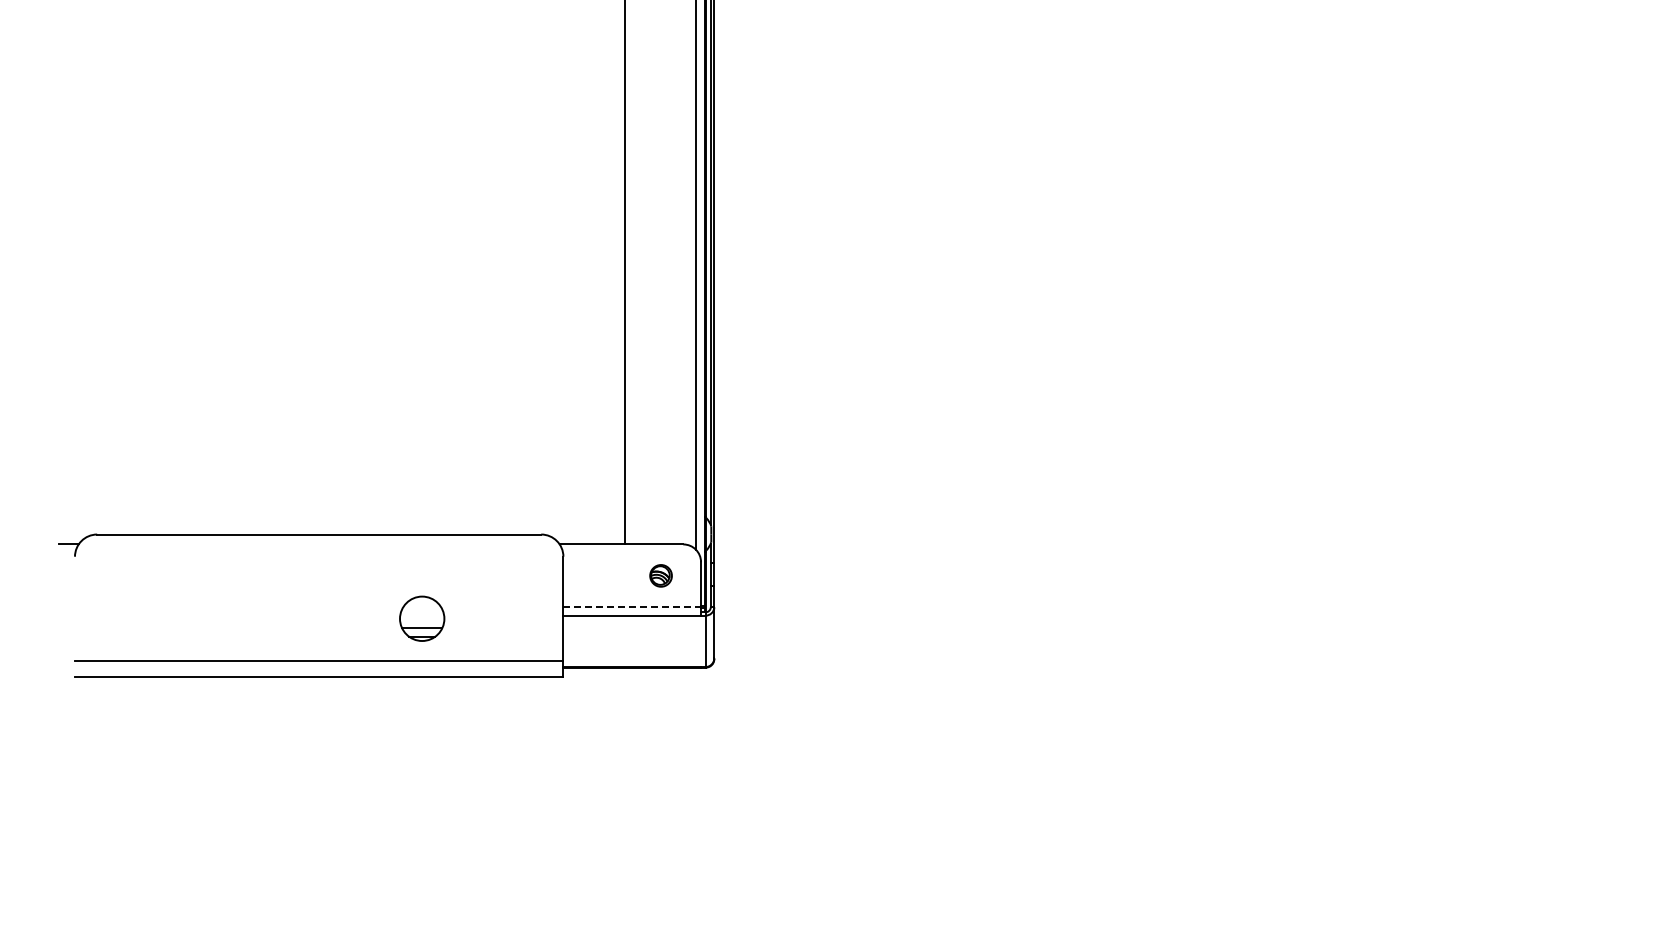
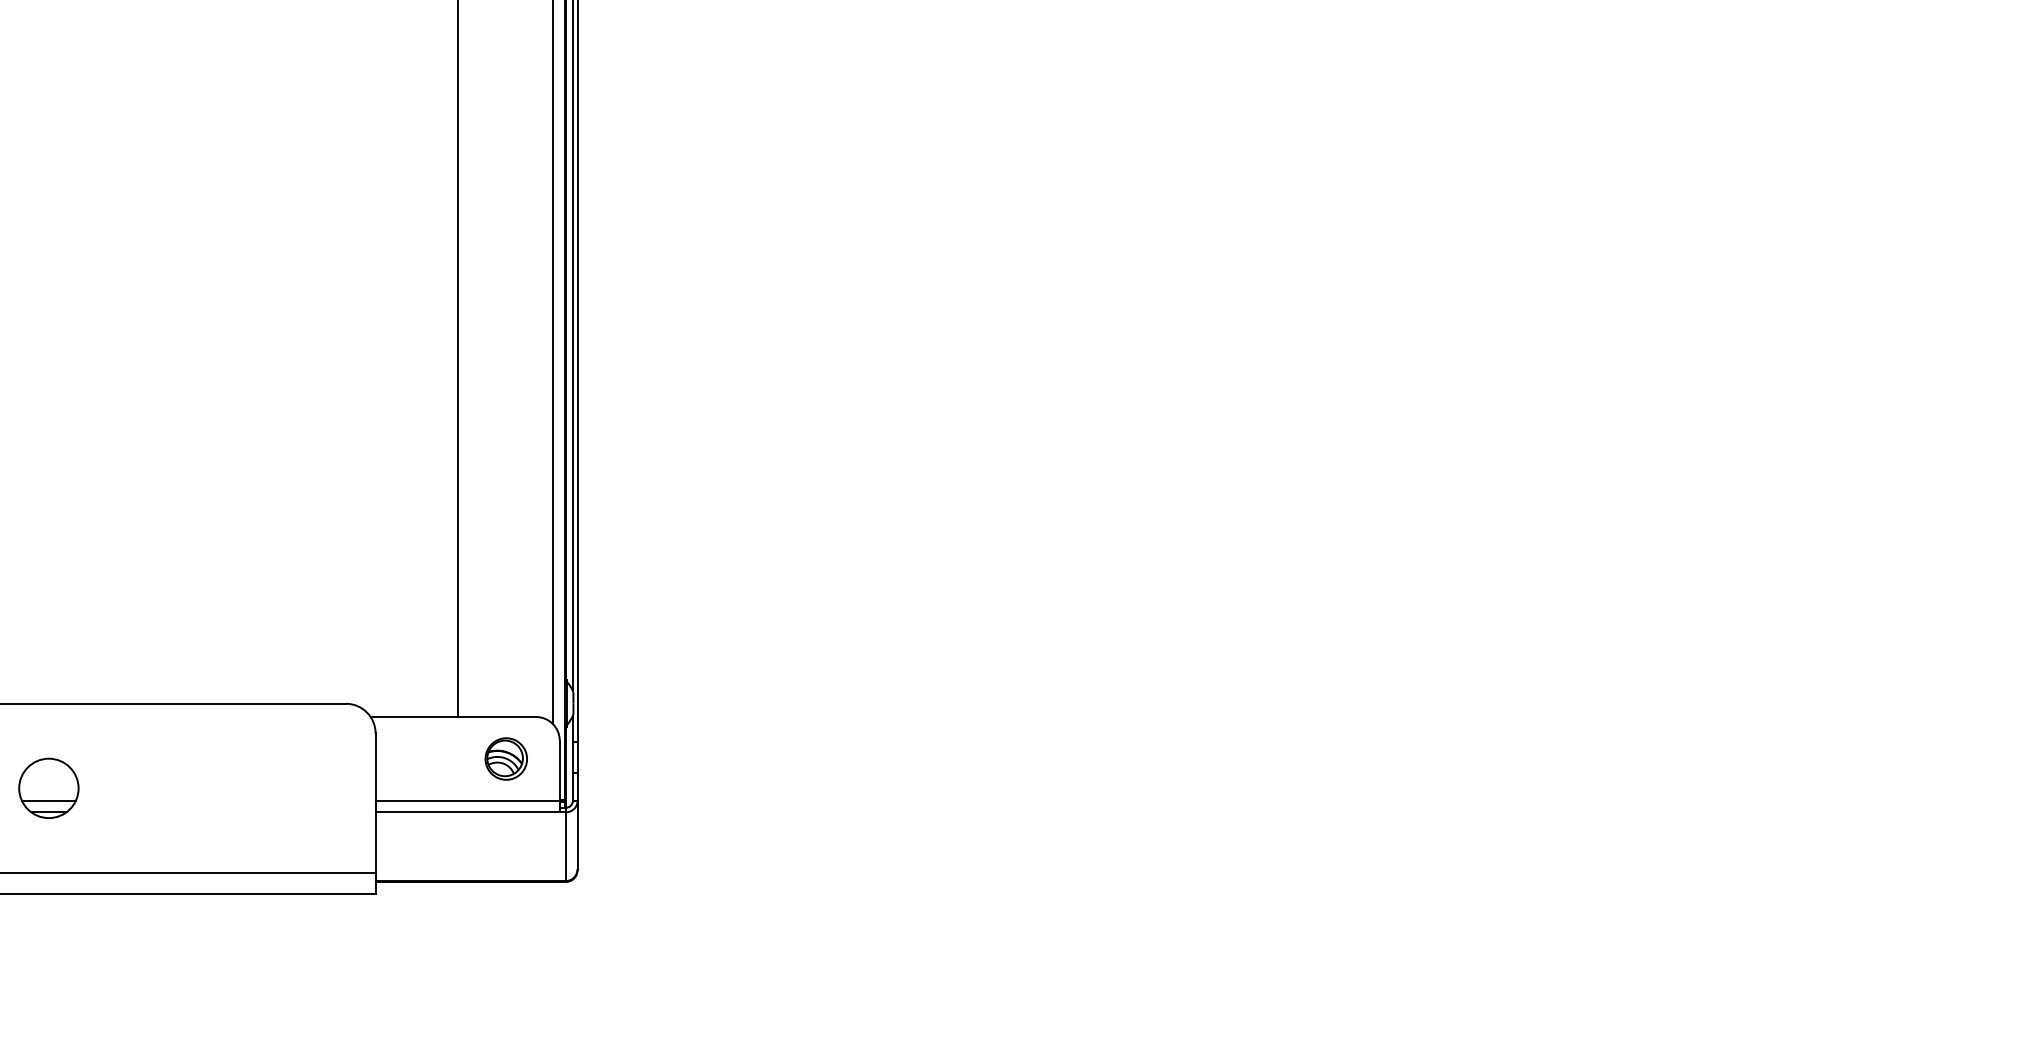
part: (660, 575) -> (505, 758), size x1.43
line: (632, 607) -> (468, 801), dashed -> solid
part: (422, 618) -> (49, 788), moved

